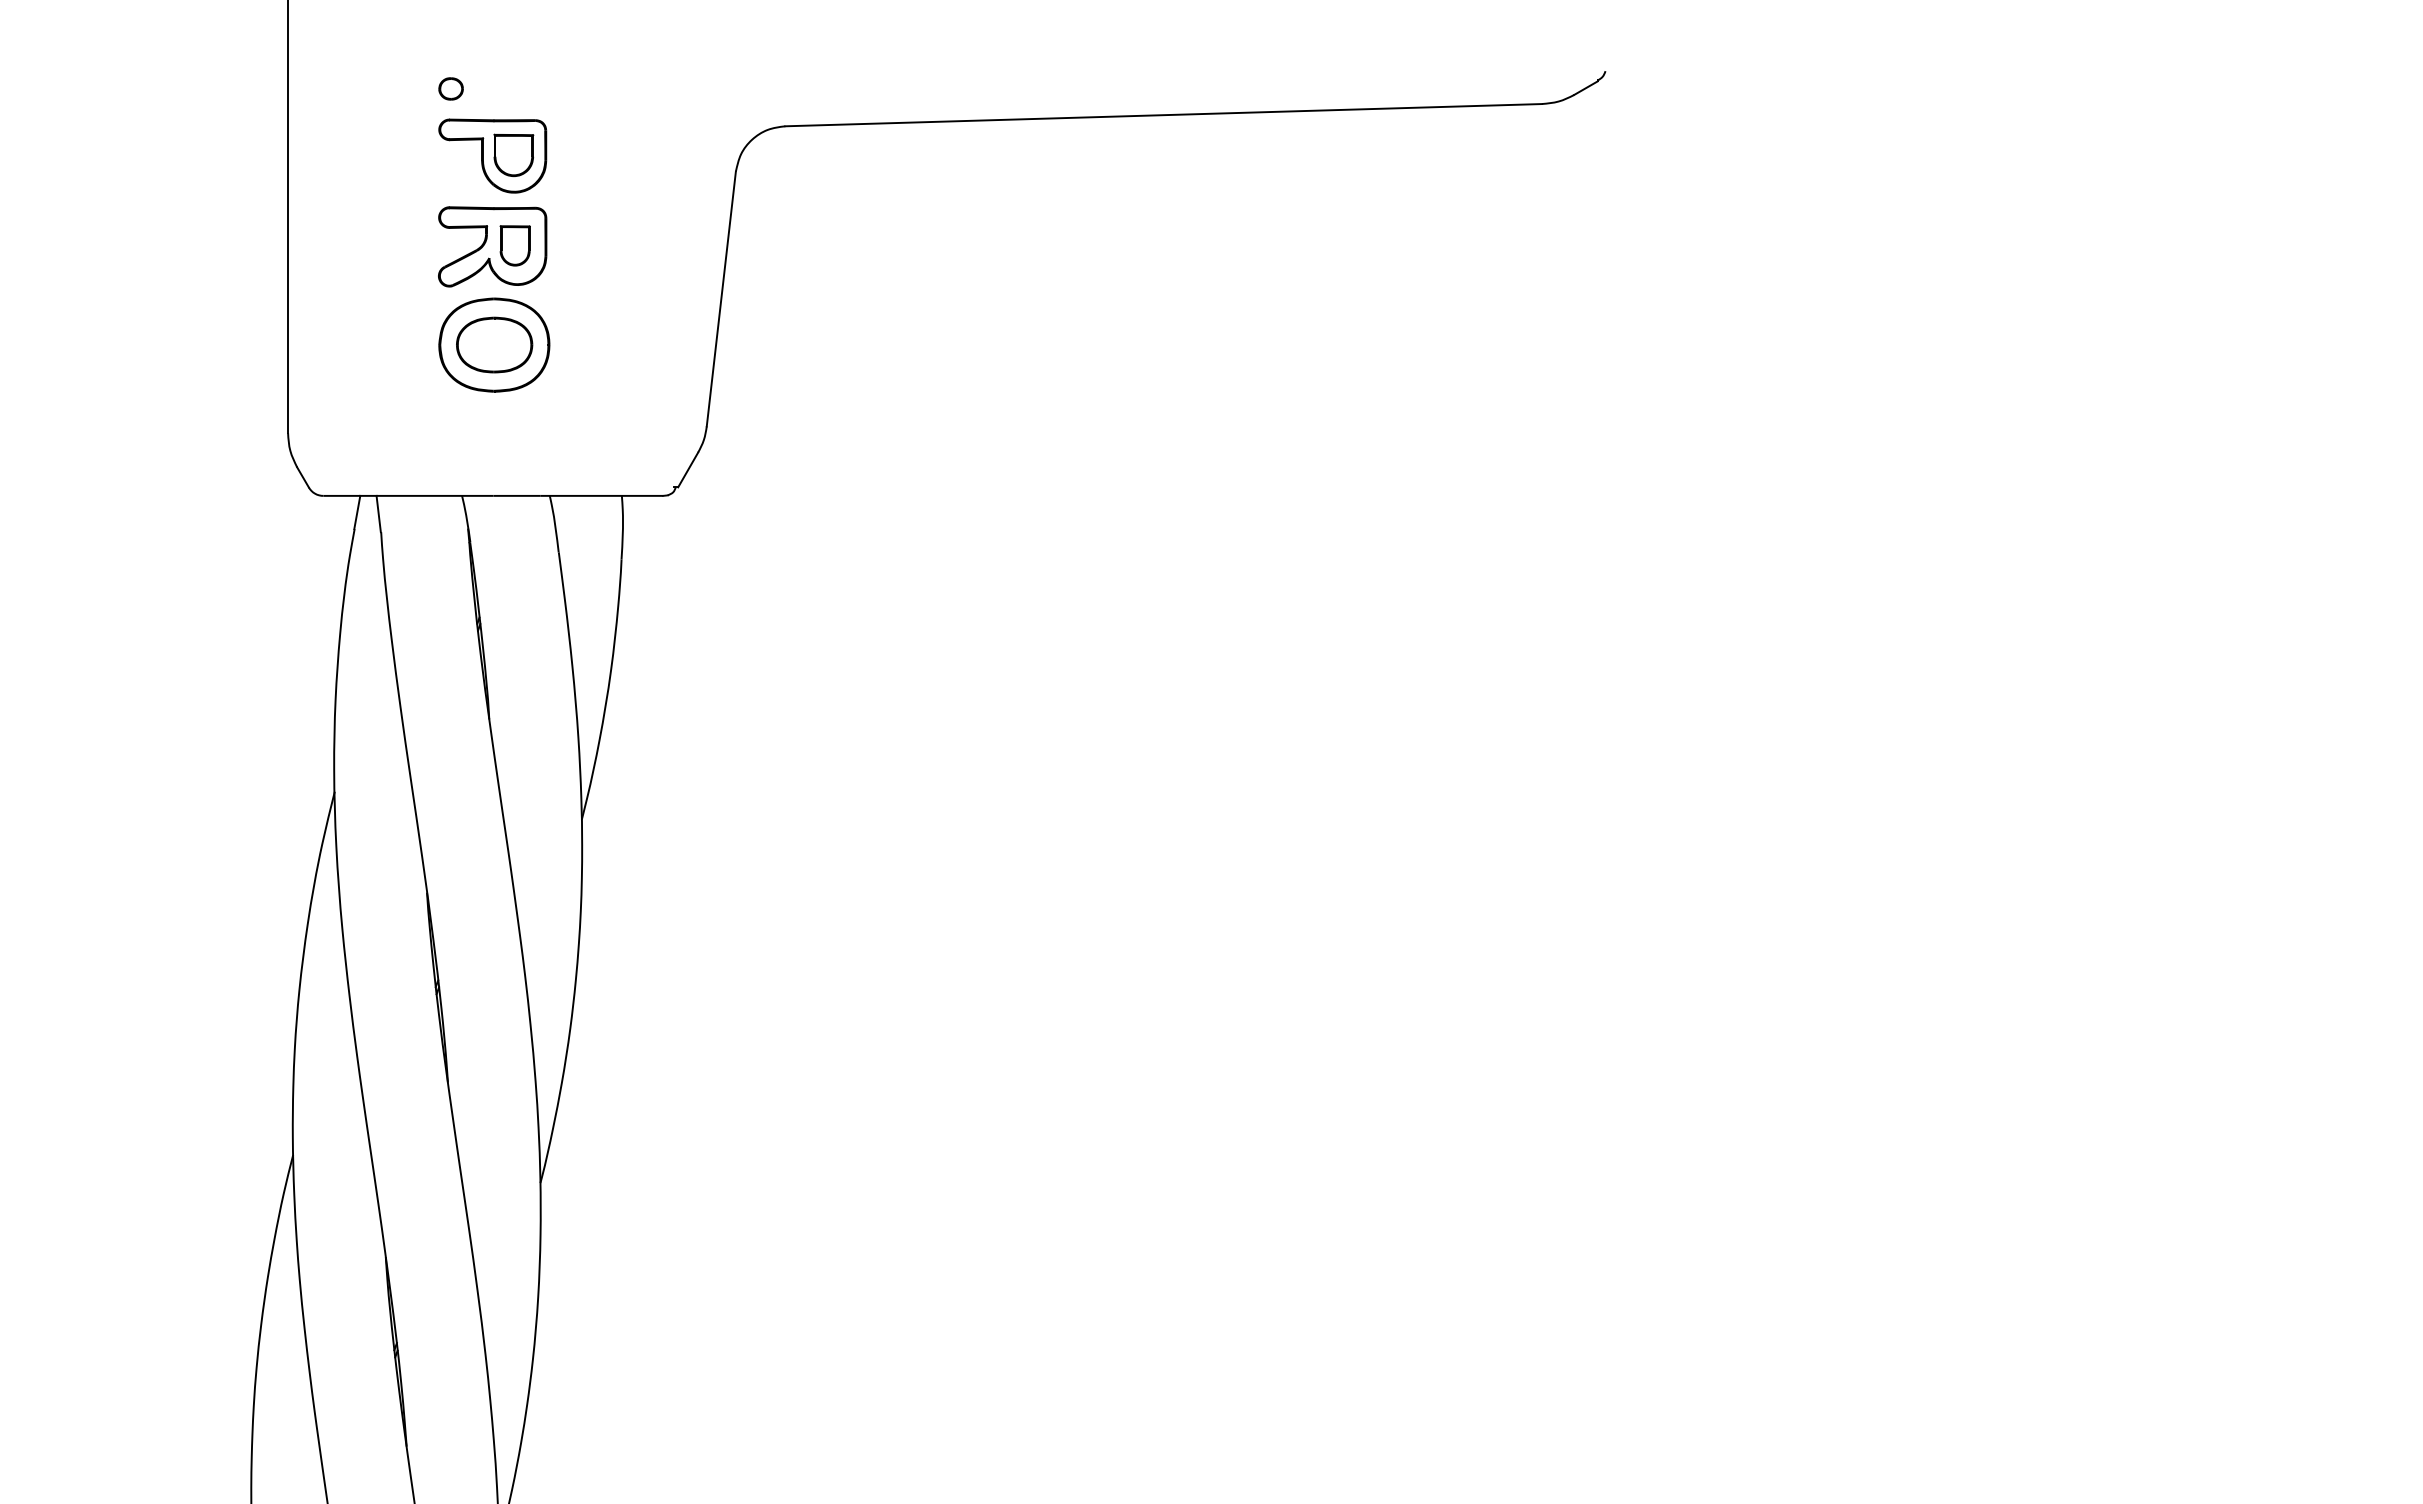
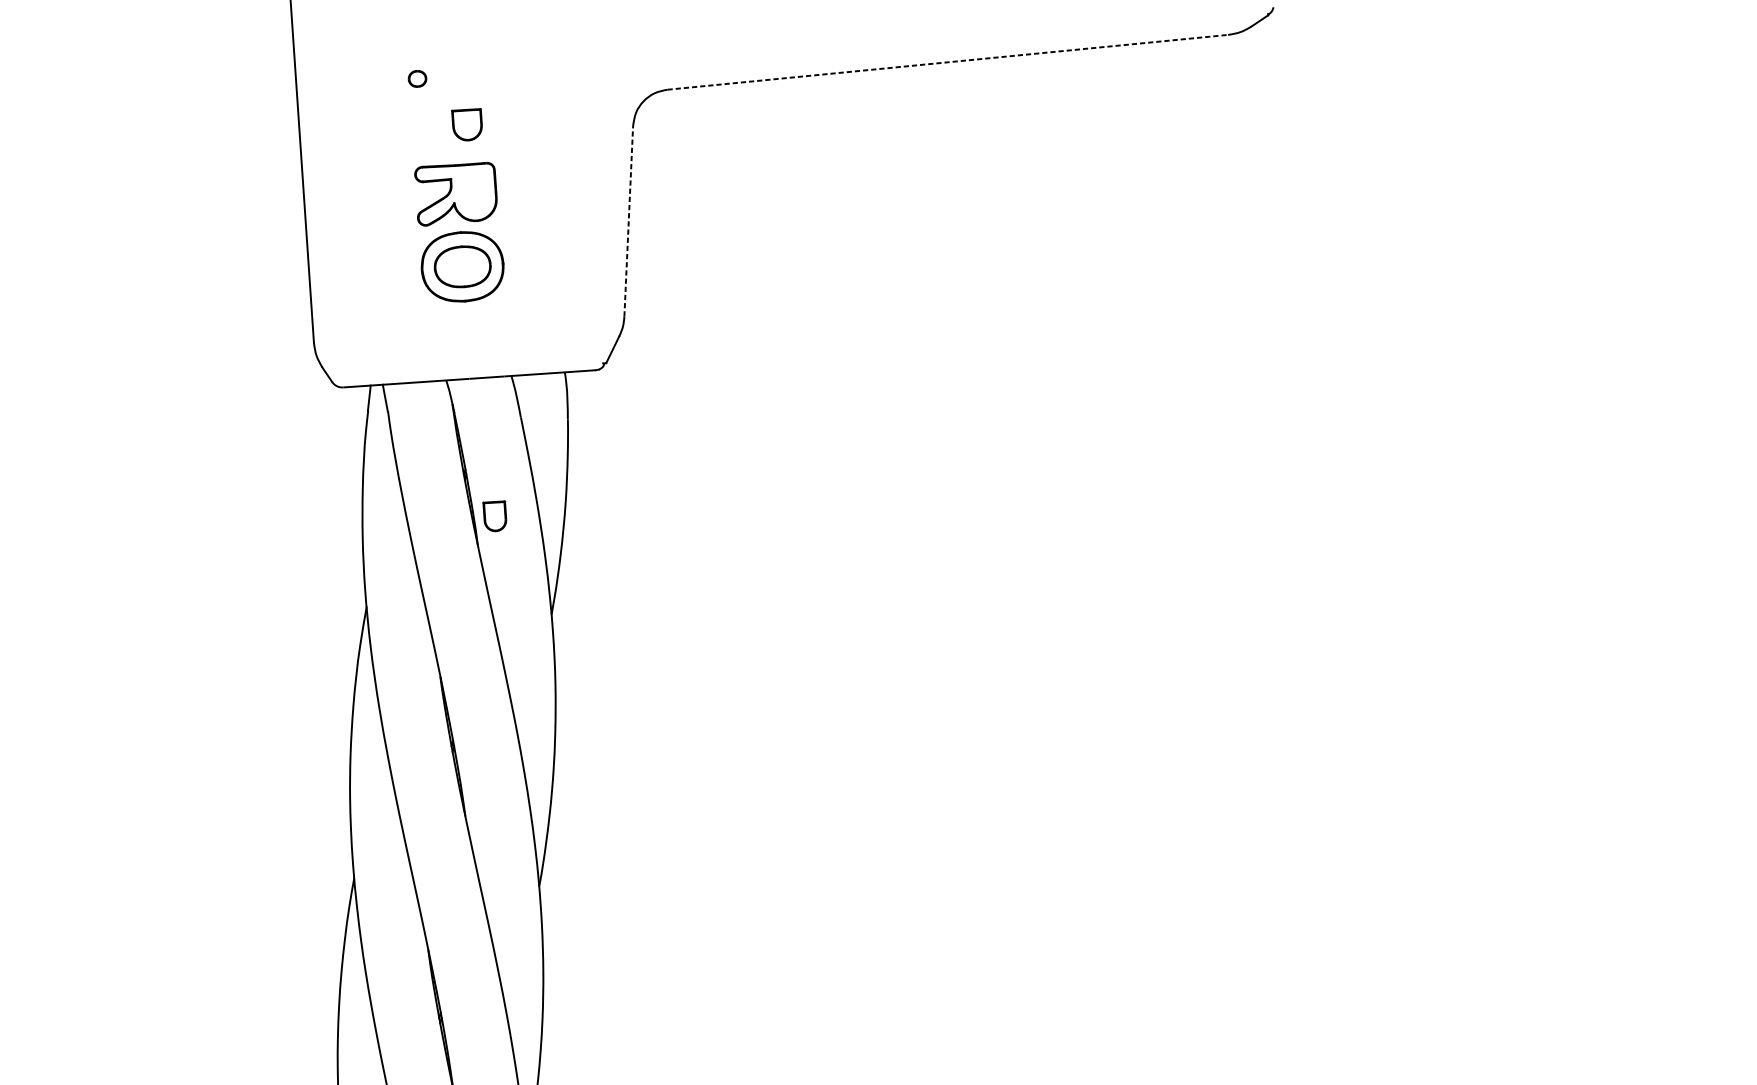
line: (1164, 115) -> (948, 62), solid -> dashed
part: (492, 155) -> (451, 126), removed
part: (514, 245) -> (494, 516), moved
line: (721, 298) -> (628, 220), solid -> dashed

